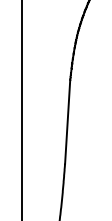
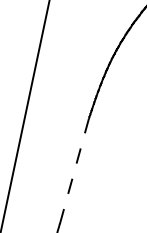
line: (67, 122) -> (74, 171), solid -> dashed

